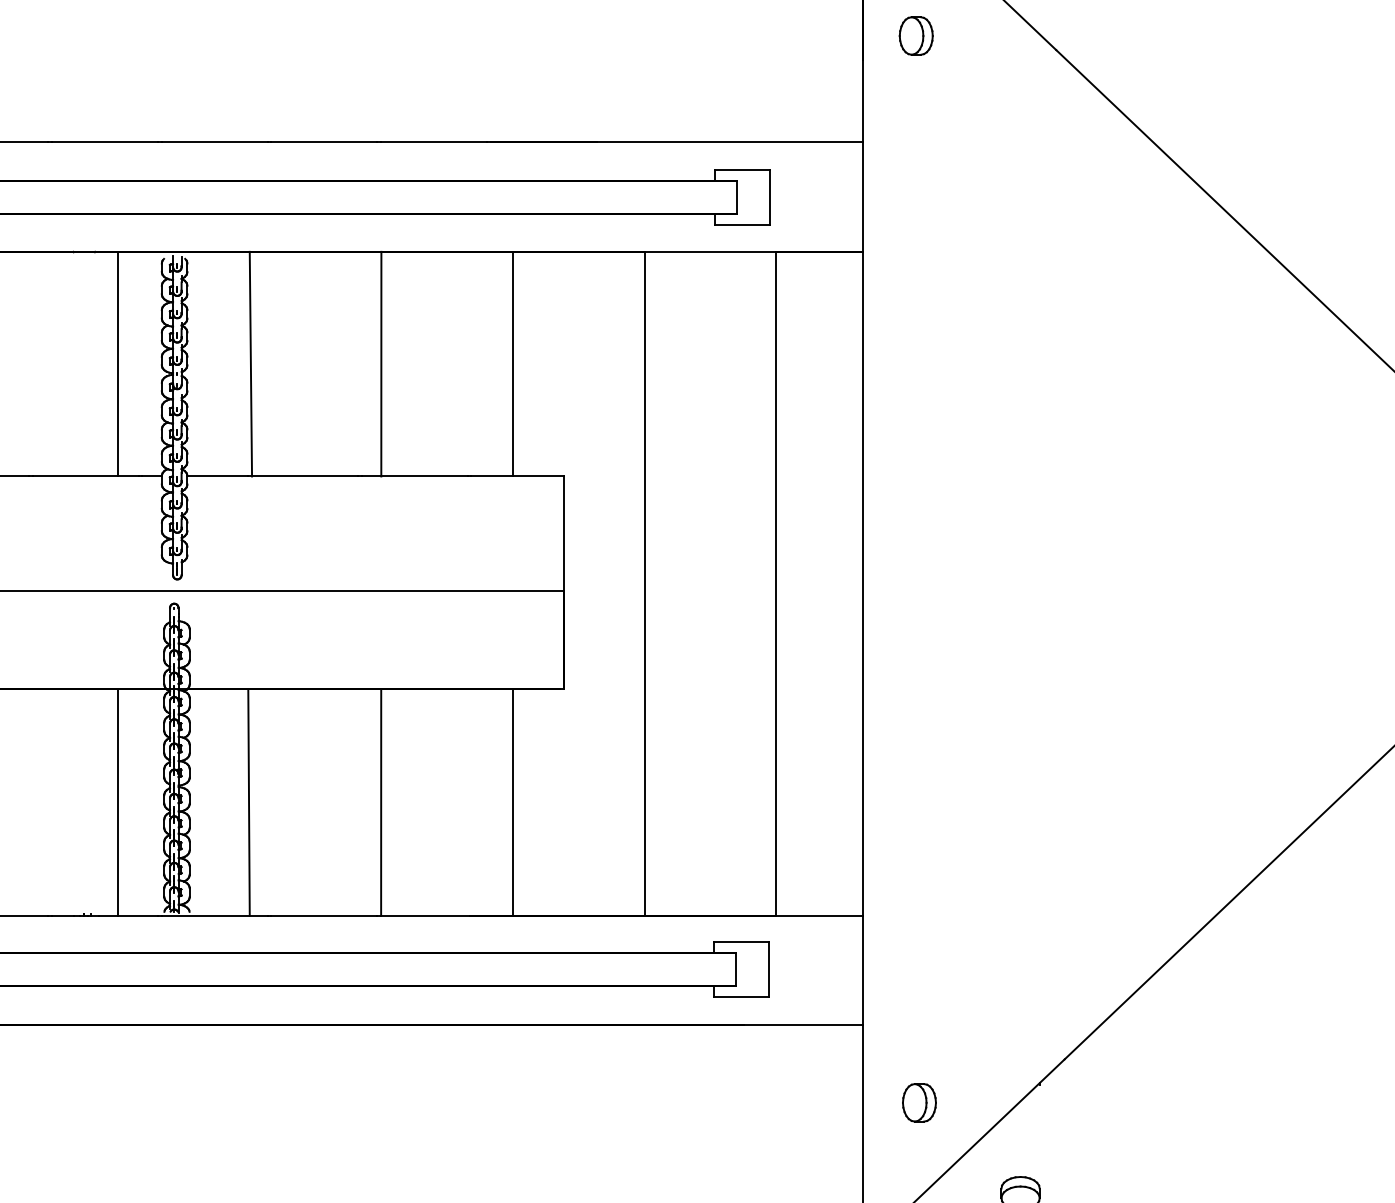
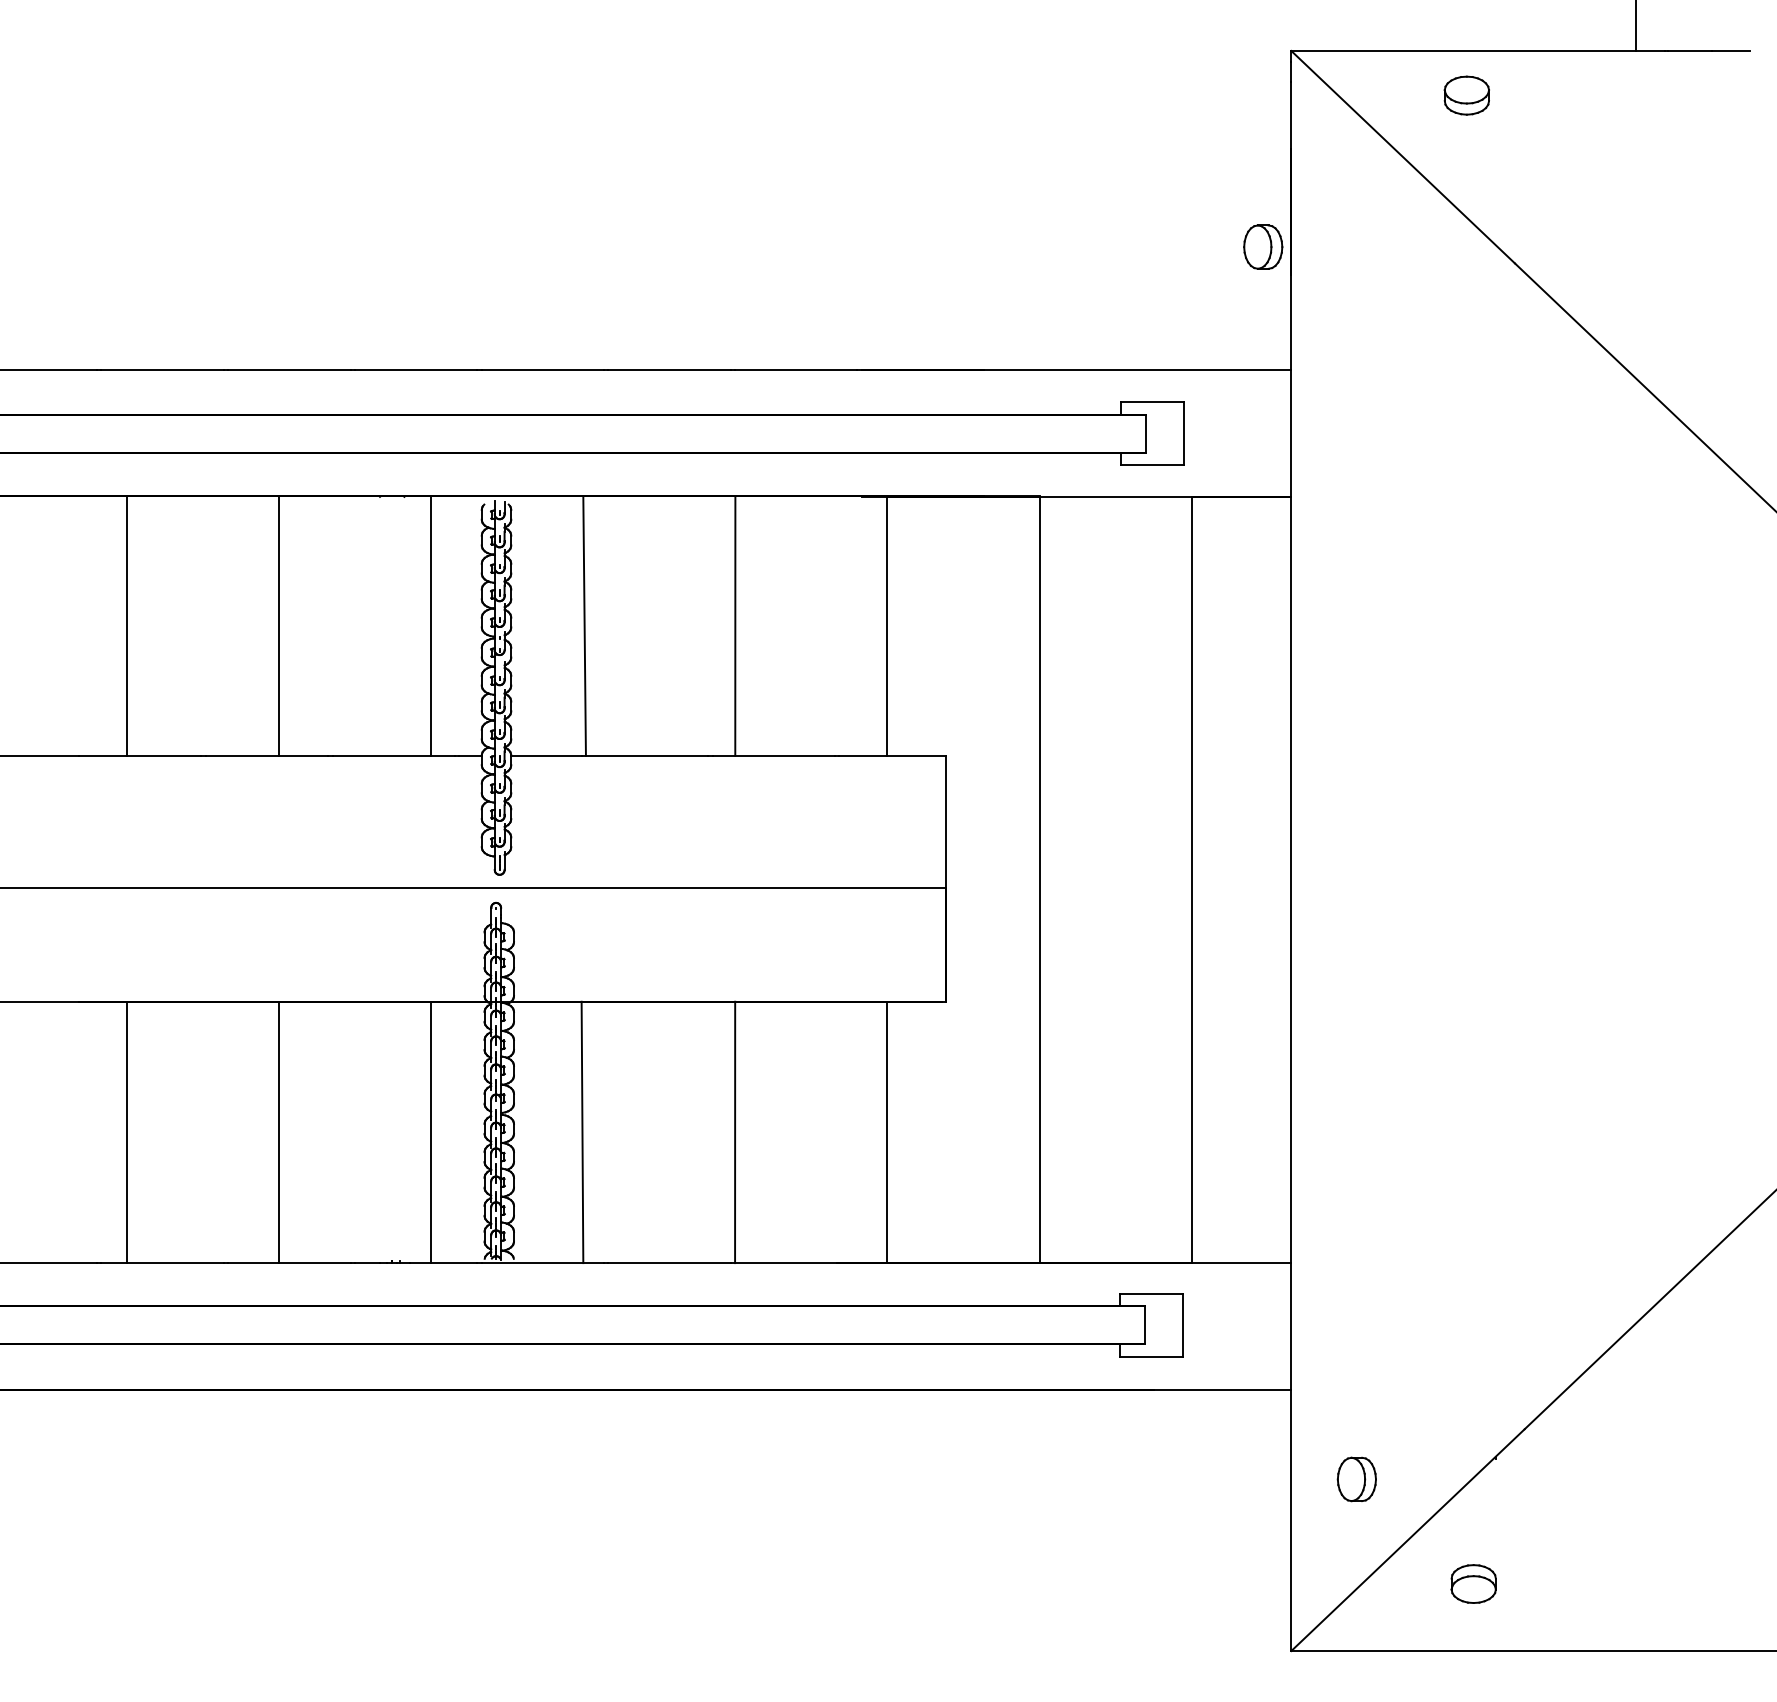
part: (916, 35) -> (1263, 246), moved

